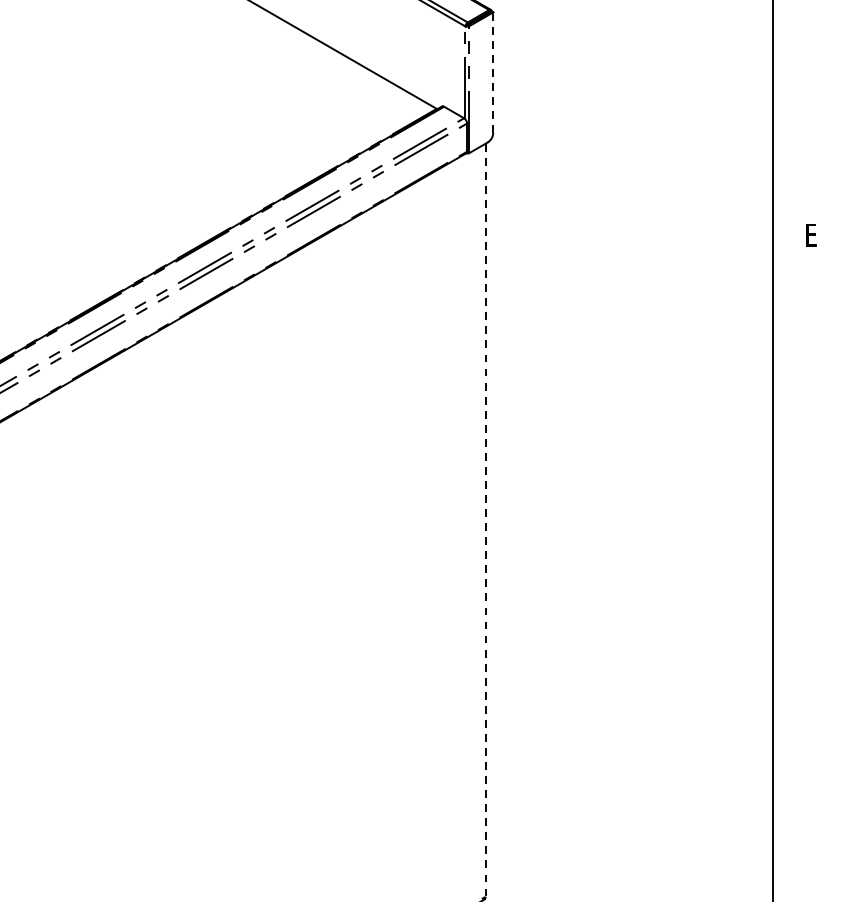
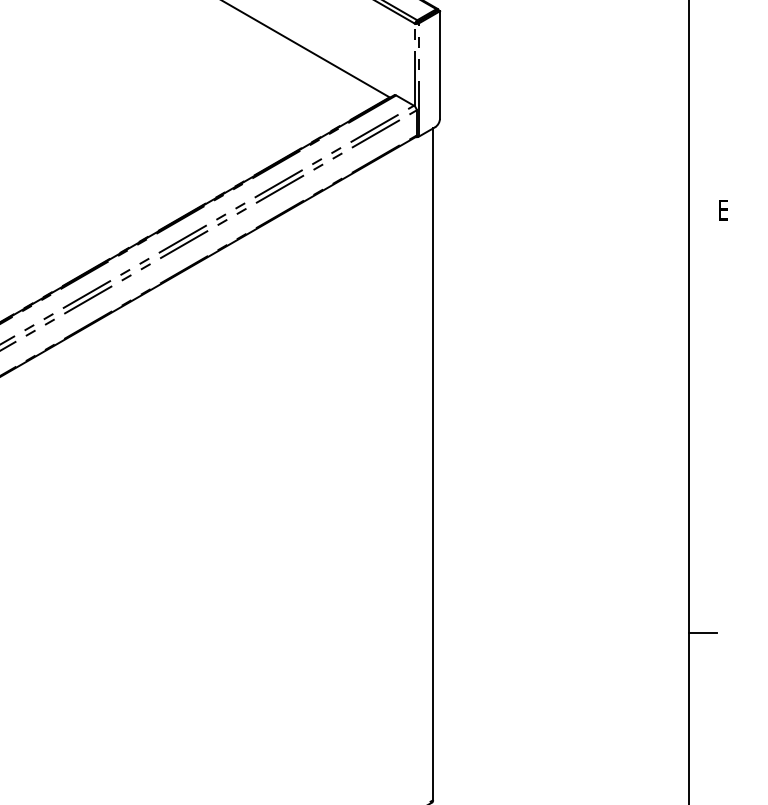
line: (492, 73) -> (439, 65), dashed -> solid
line: (485, 520) -> (433, 464), dashed -> solid
line: (788, 708) -> (703, 632), added

